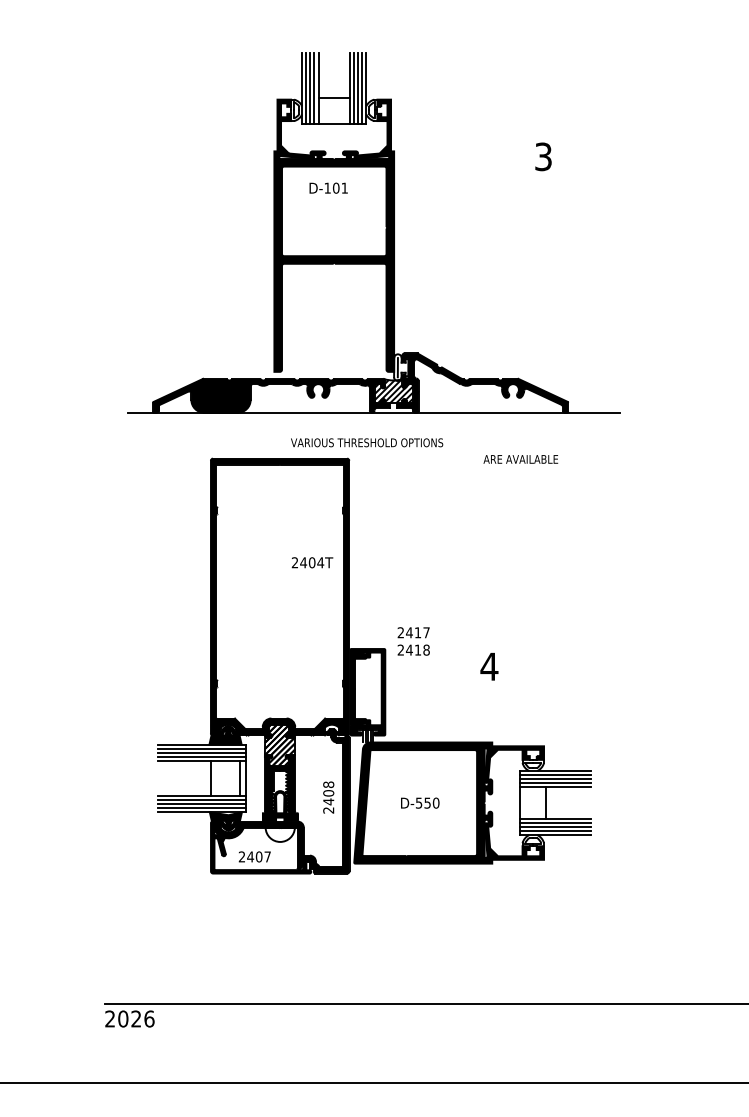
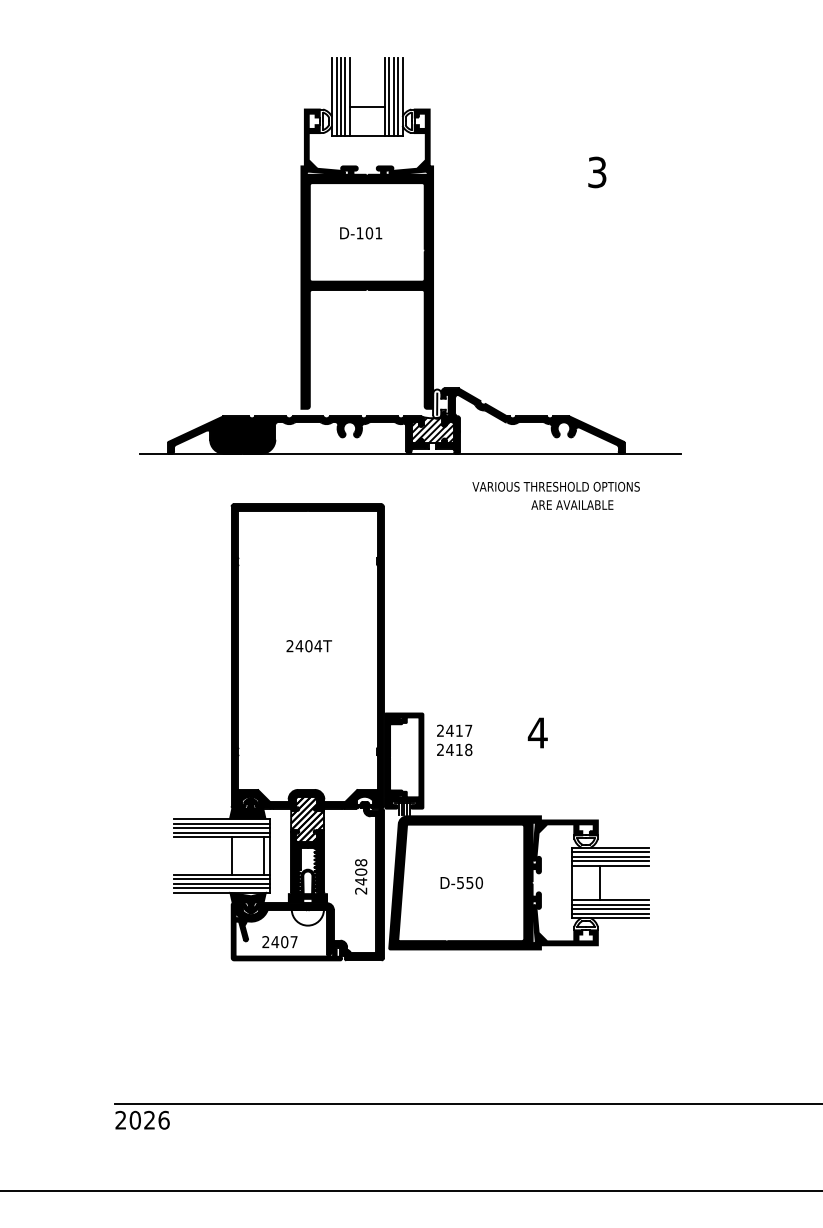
text: (328, 187) -> (360, 232), moved
text: (367, 442) -> (556, 486), moved
text: (312, 562) -> (309, 645), moved
text: (413, 641) -> (454, 740), moved

